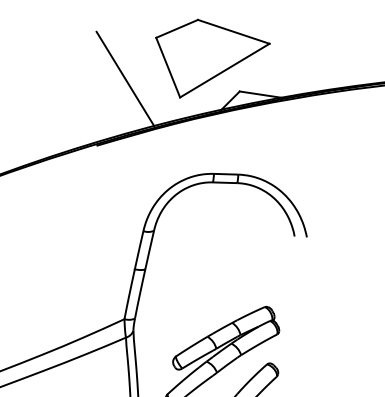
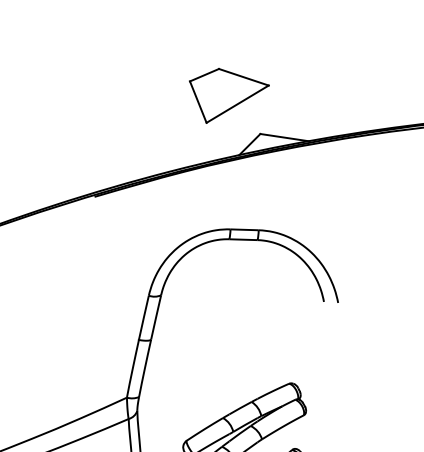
part: (212, 58) -> (228, 95), size x0.6
line: (125, 78) -> (128, 118), removed

